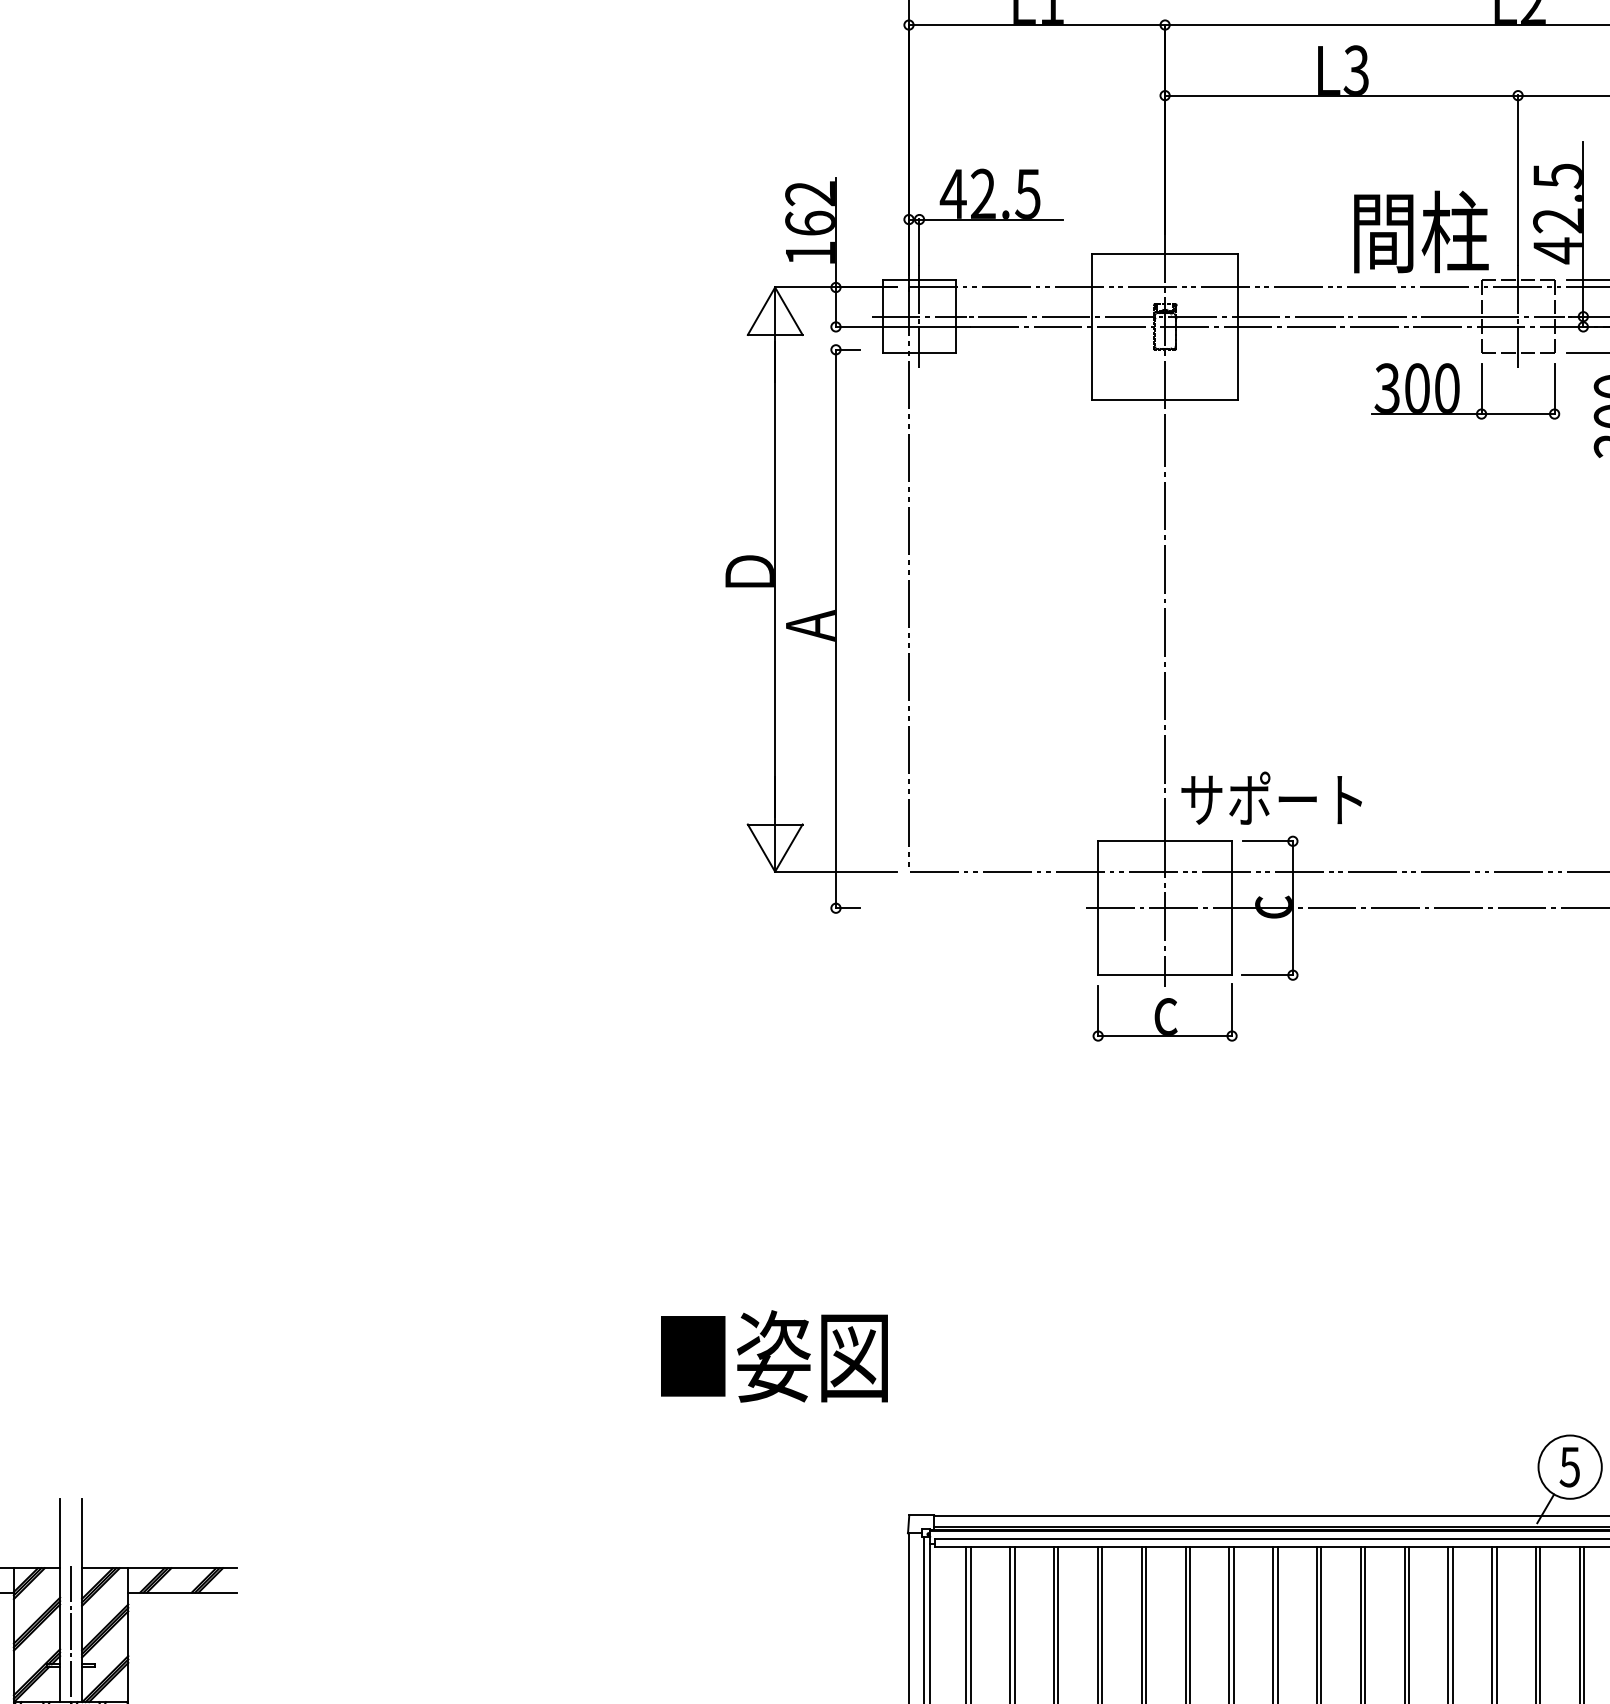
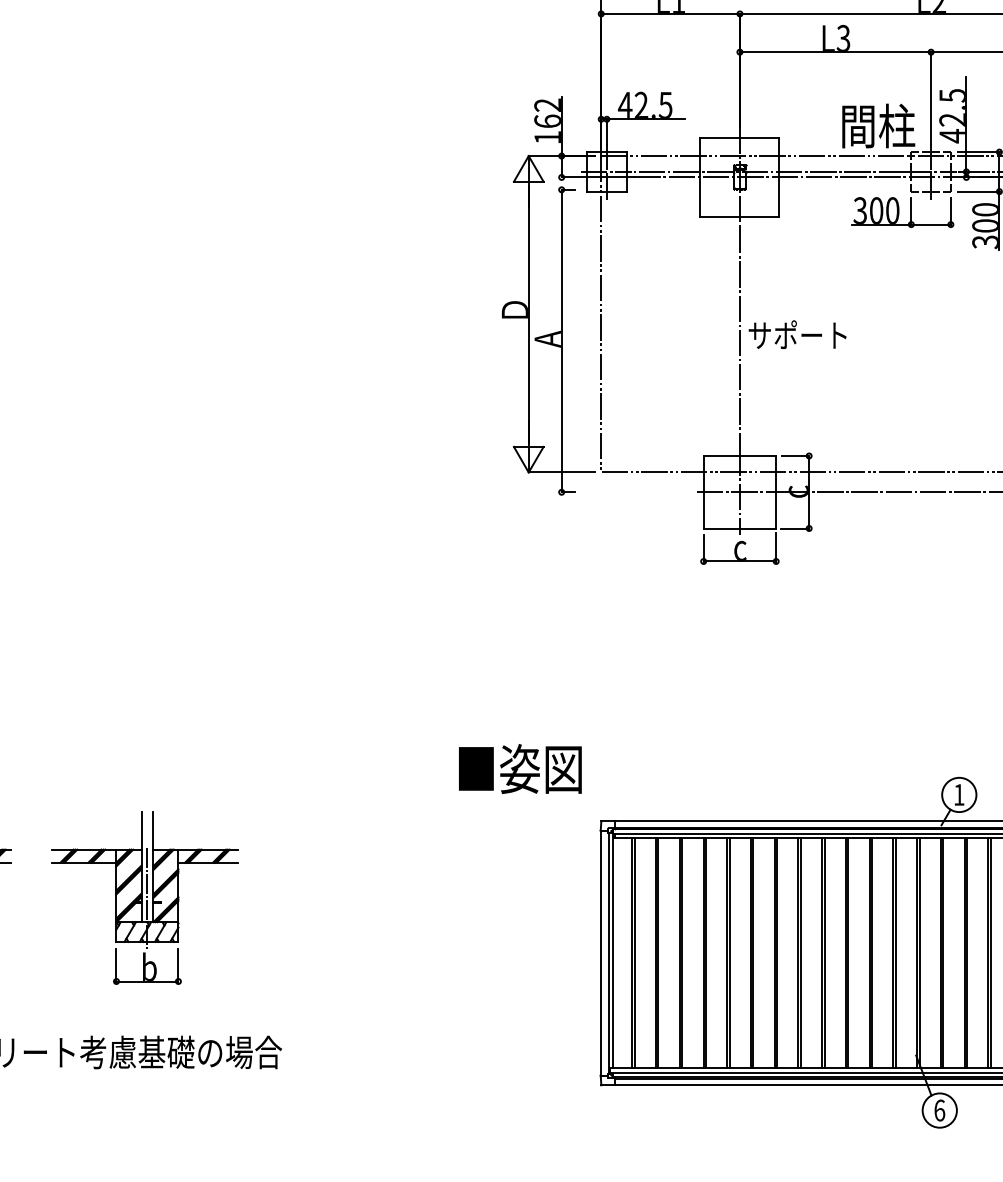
text: (1271, 797) -> (797, 334), moved
text: (774, 1355) -> (520, 768), moved
text: (1568, 1466) -> (958, 794), 5 -> 1

